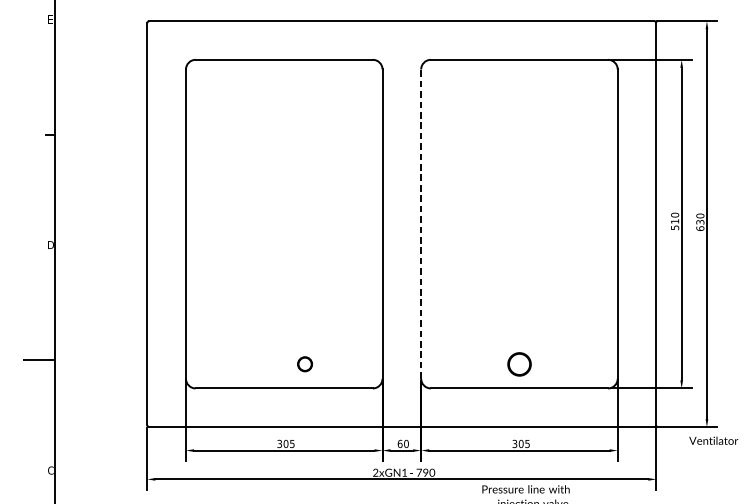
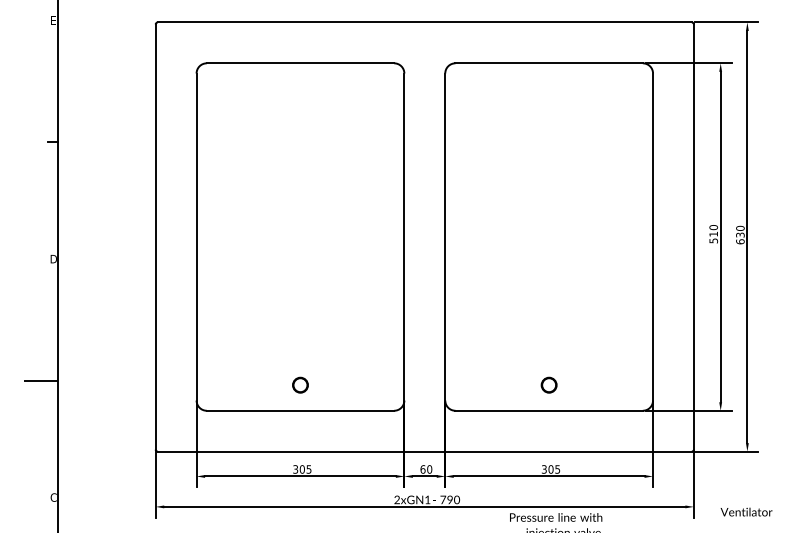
line: (421, 224) -> (445, 237), dashed -> solid
part: (305, 363) -> (300, 384), moved
part: (518, 363) -> (548, 384), size x0.62
text: (713, 440) -> (746, 511), moved

